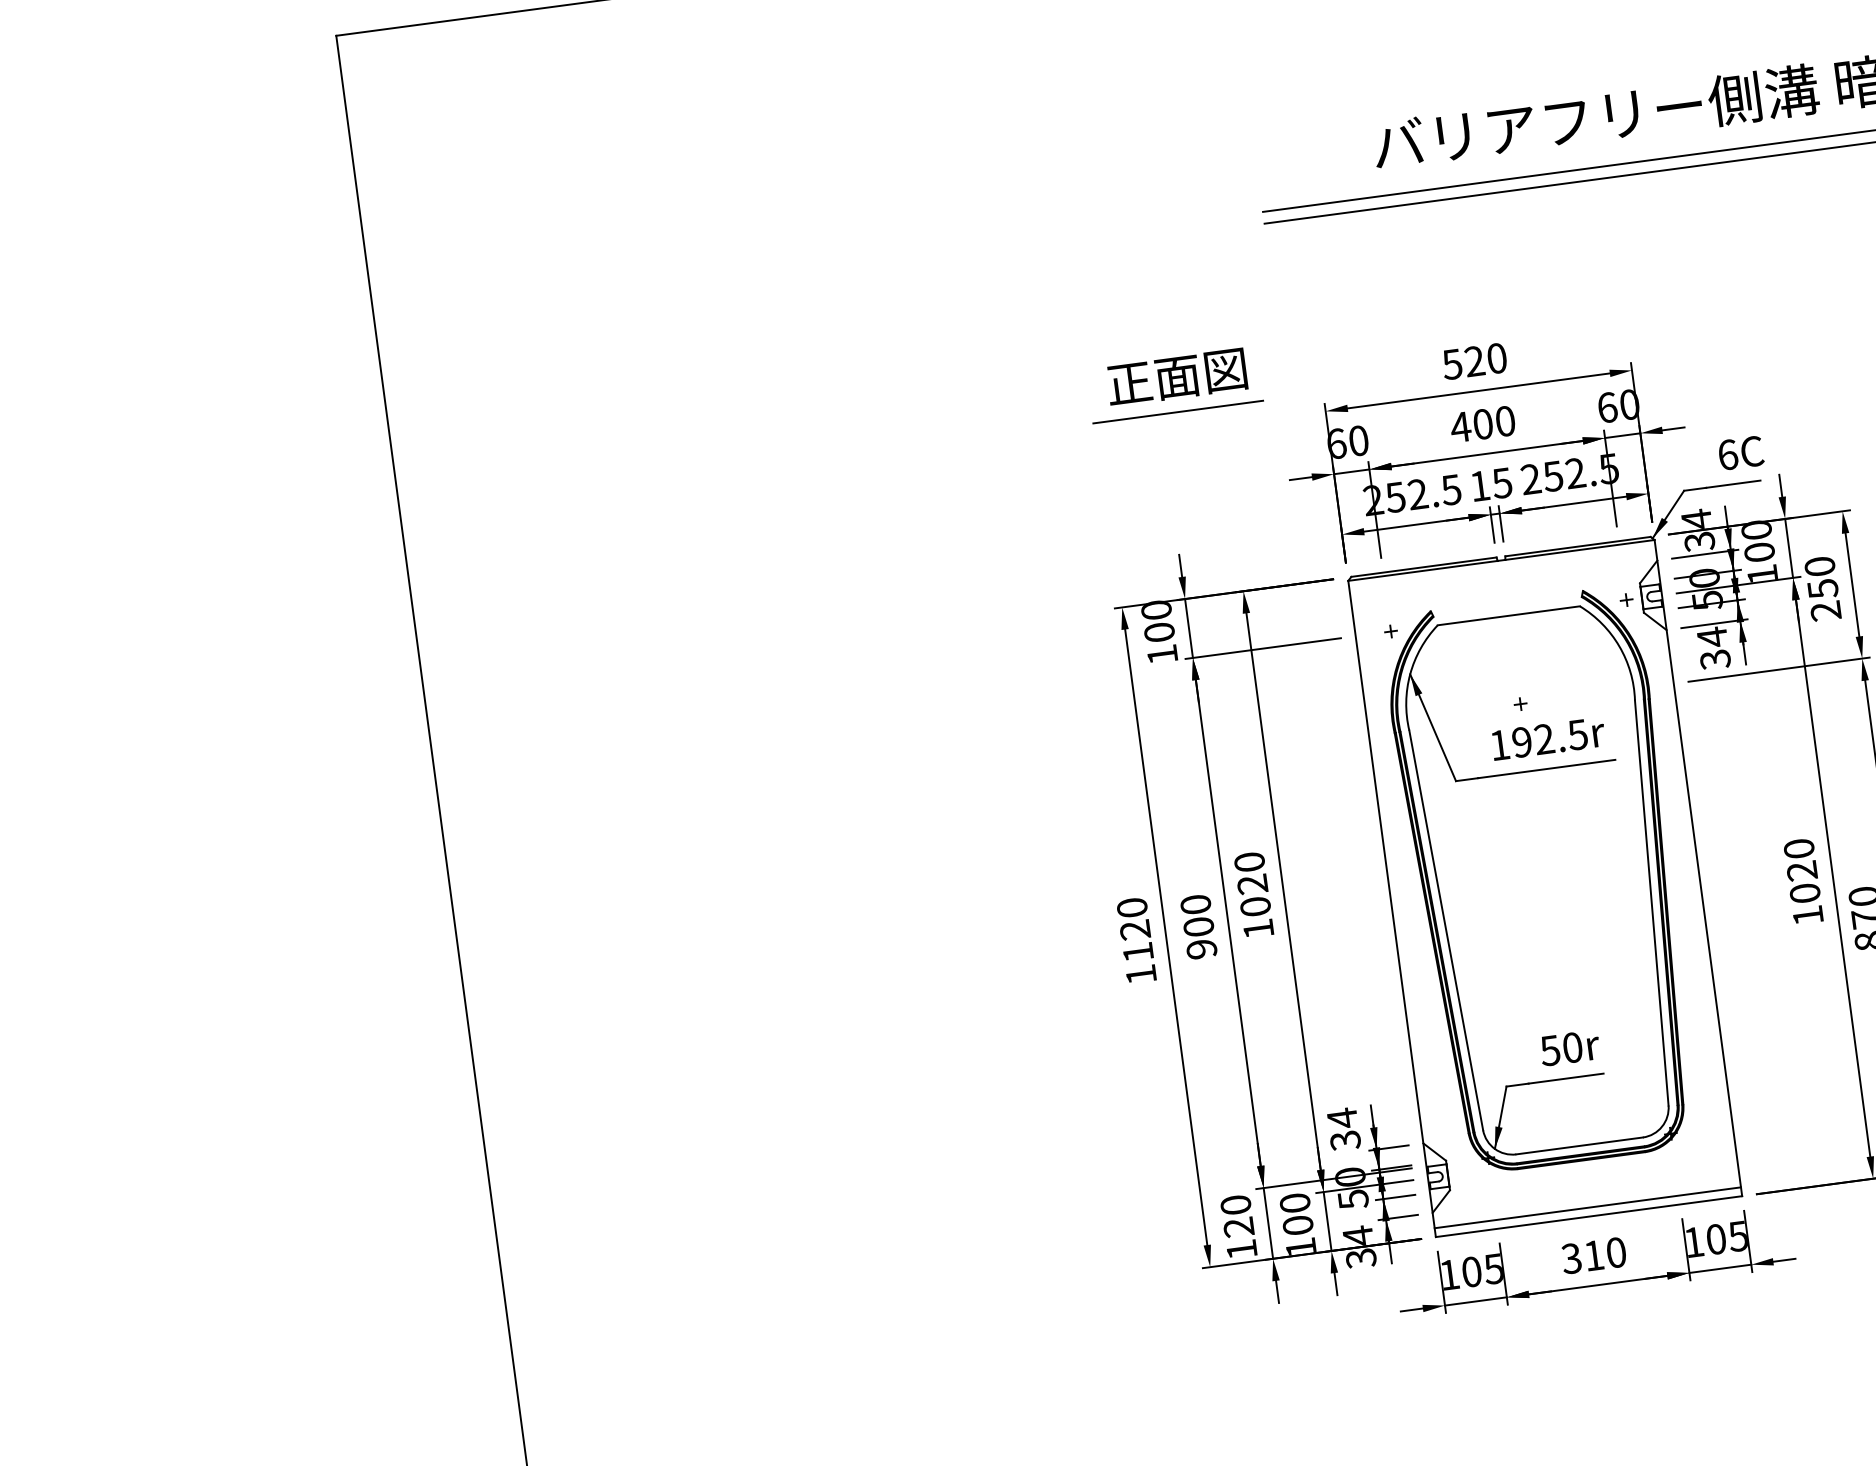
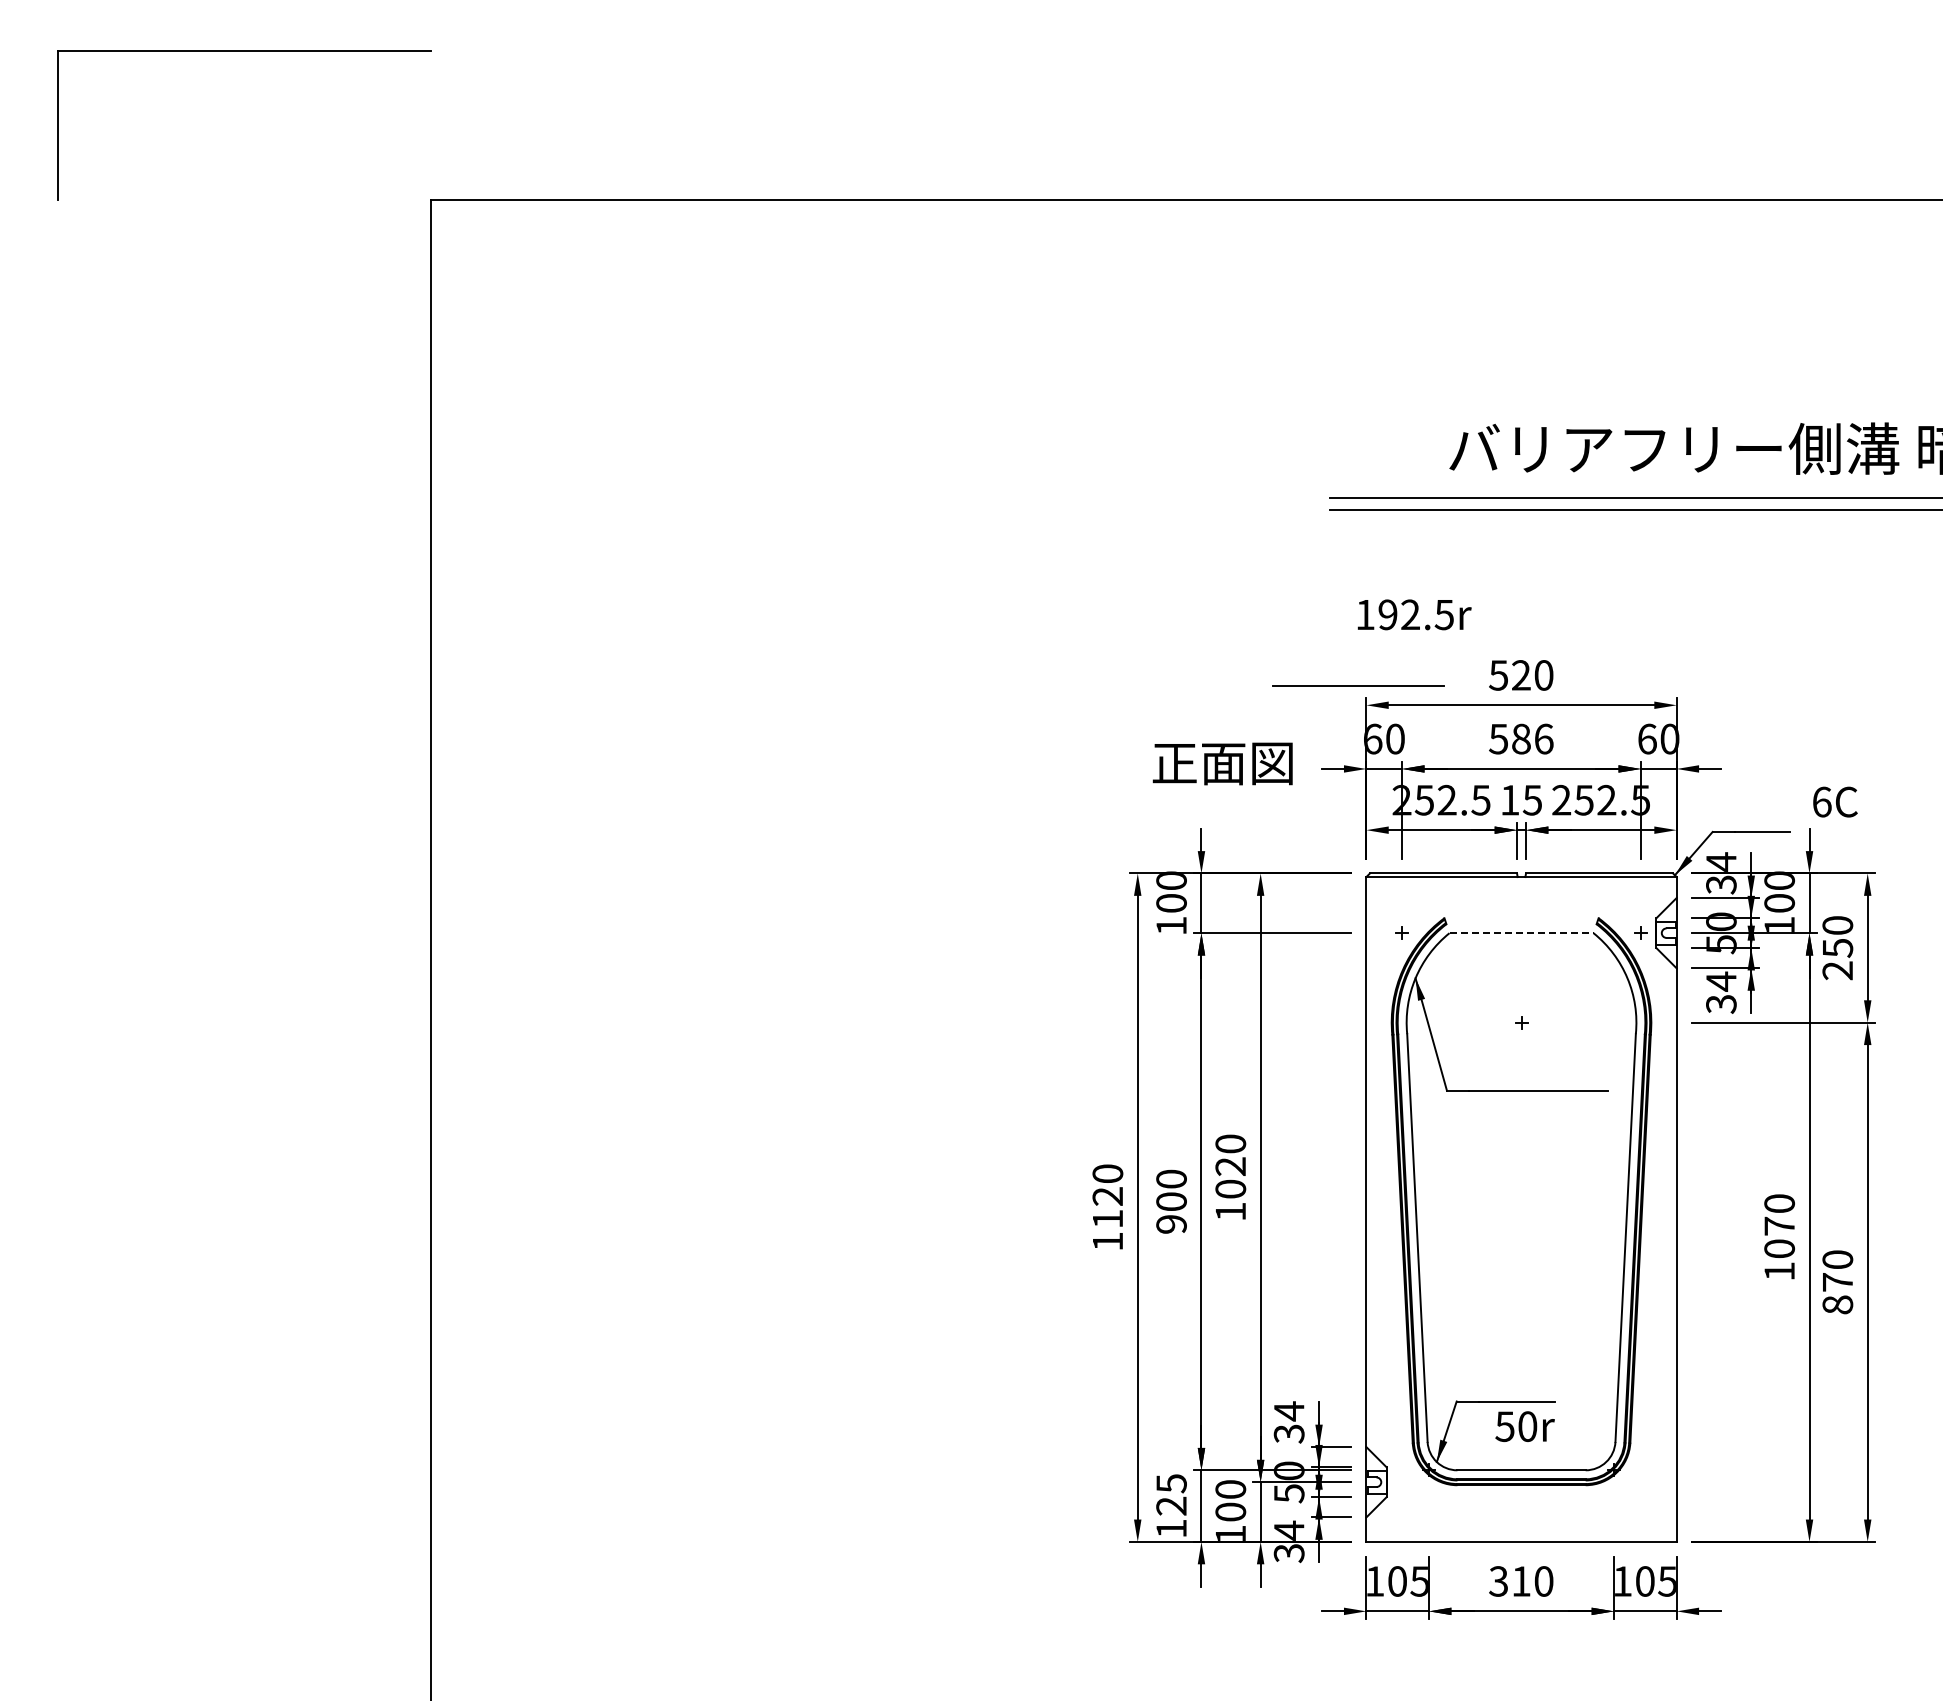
text: (1176, 377) -> (1222, 763), moved
line: (1178, 411) -> (1358, 685), moved
text: (1482, 423) -> (1520, 738), 400 -> 586
text: (1741, 452) -> (1835, 801), moved
line: (1509, 616) -> (1522, 933), solid -> dashed
text: (1548, 738) -> (1414, 614), moved
text: (1801, 870) -> (1779, 1225), 1020 -> 1070
text: (1569, 1048) -> (1524, 1426), moved
text: (1235, 1205) -> (1171, 1483), 120 -> 125
line: (1587, 1207) -> (1521, 1532), removed

